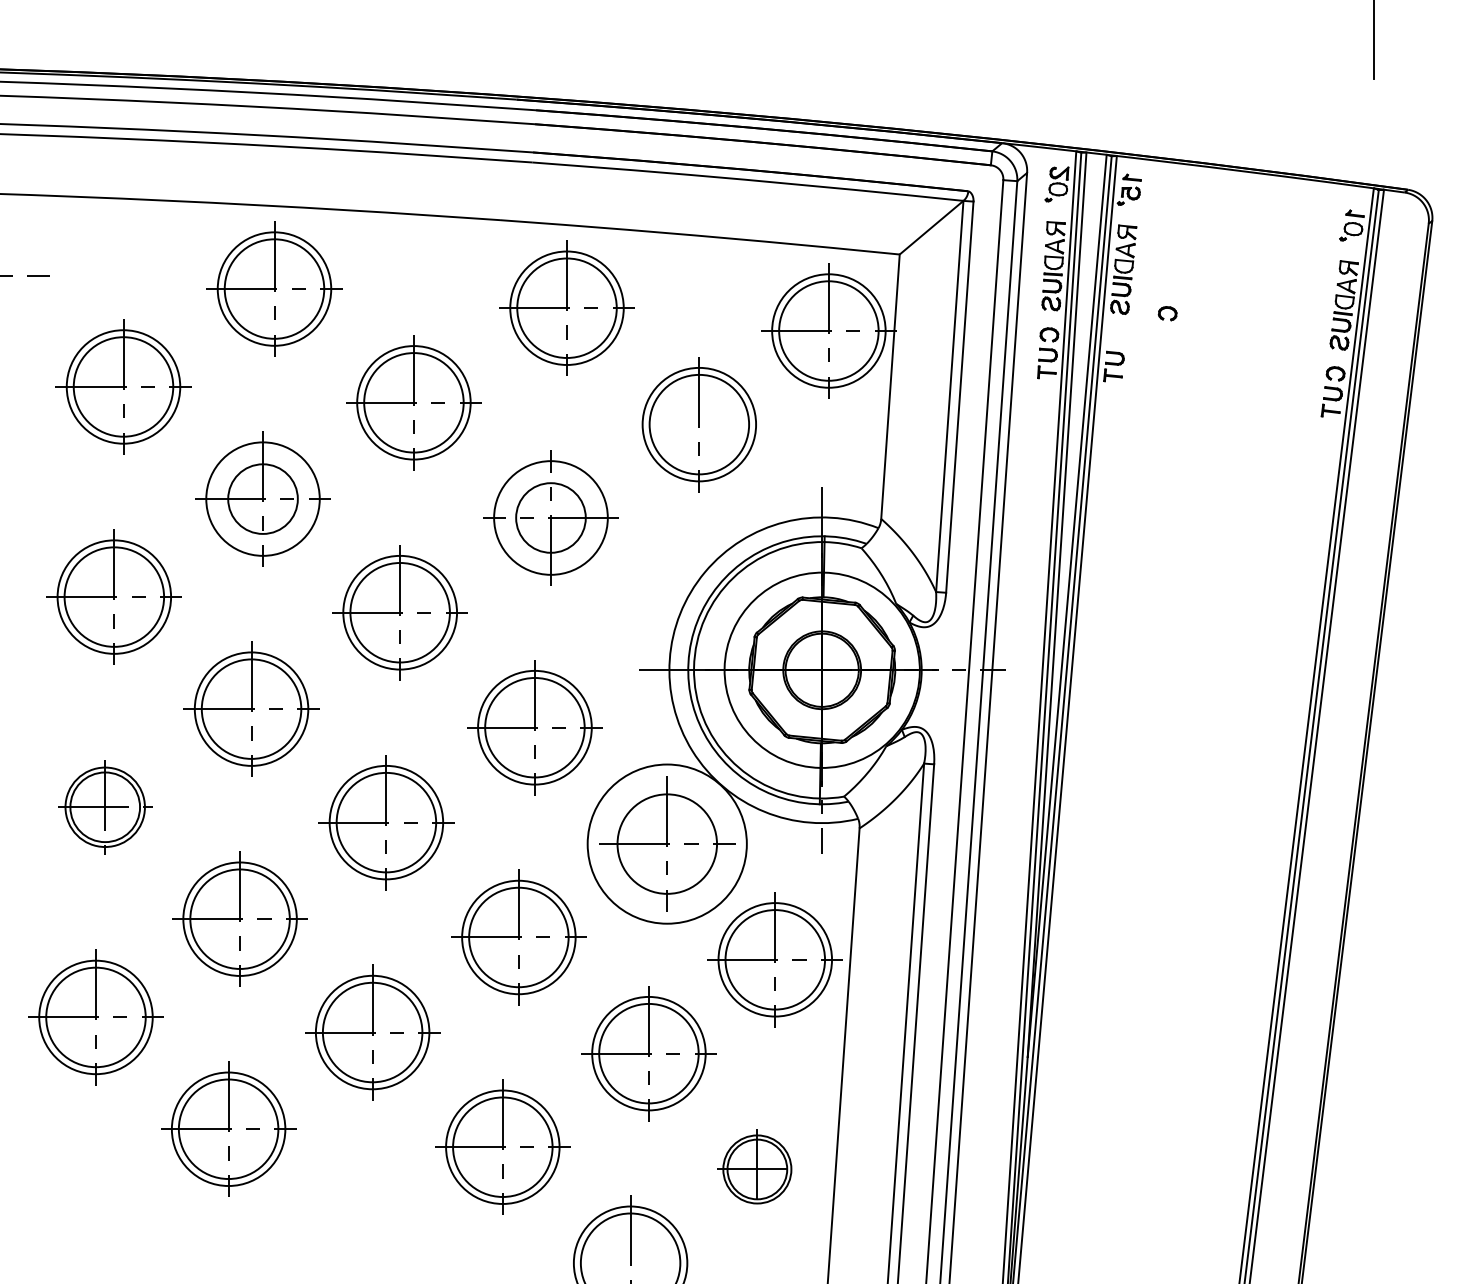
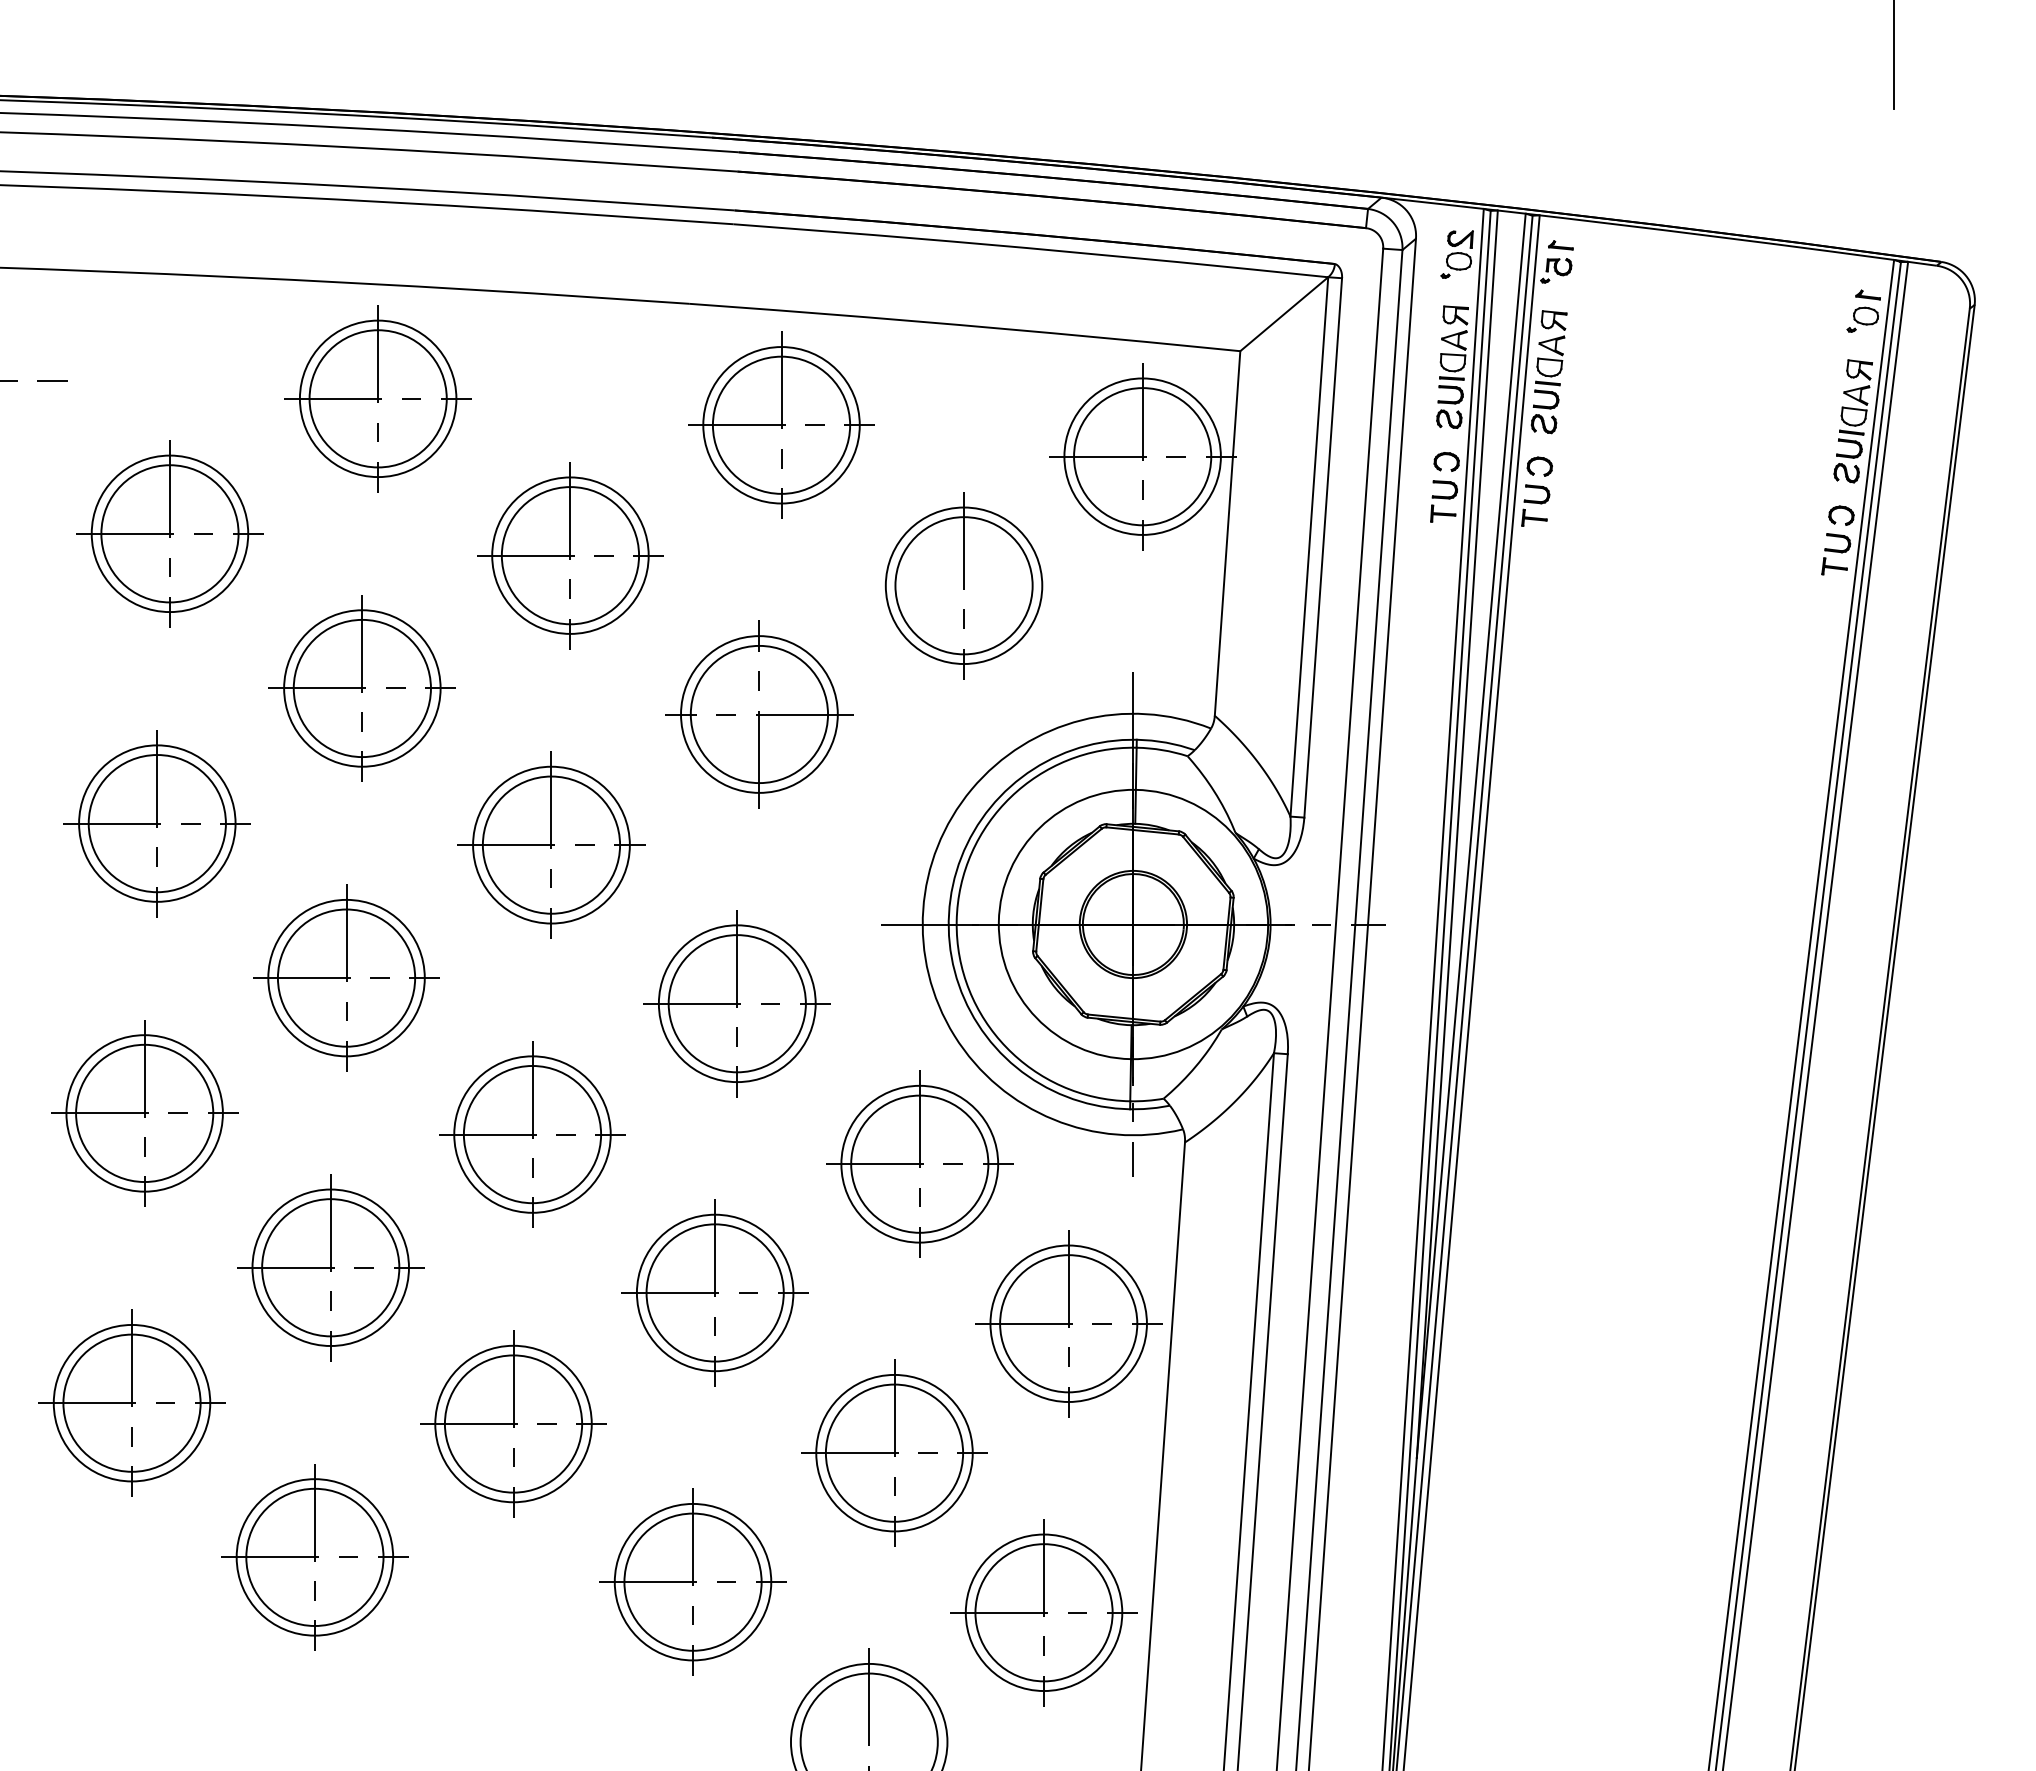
part: (1169, 309) -> (1542, 460), moved
circle: (262, 499) -> (361, 688), size x1.43
circle: (551, 517) -> (759, 714), size x1.43
part: (105, 807) -> (144, 1113), size x1.43
circle: (667, 843) -> (919, 1163), size x0.71
part: (756, 1169) -> (1043, 1612), size x1.67

